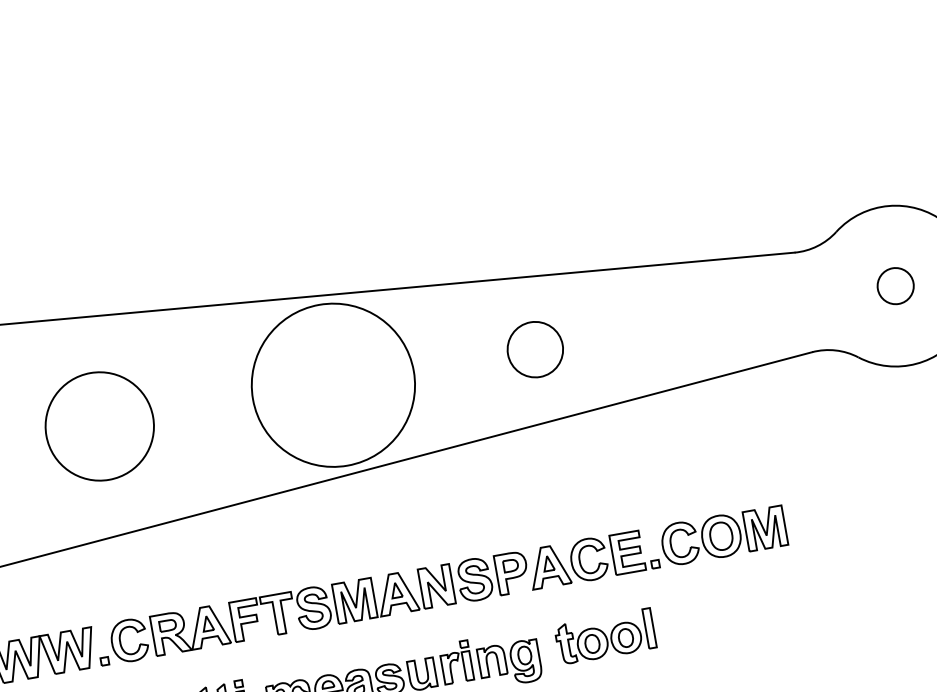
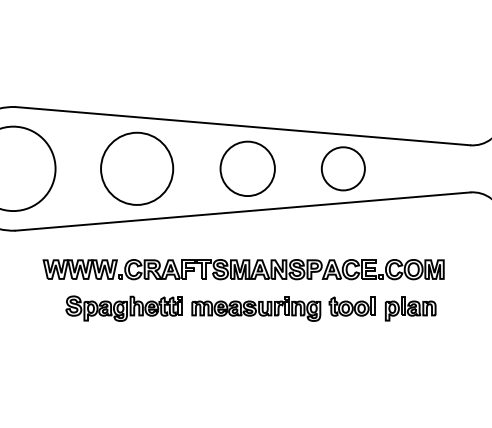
circle: (533, 349) -> (342, 168), size x1.67
circle: (332, 384) -> (247, 168), size x0.71
circle: (100, 425) -> (137, 168), size x1.43
part: (729, 619) -> (410, 308), added

